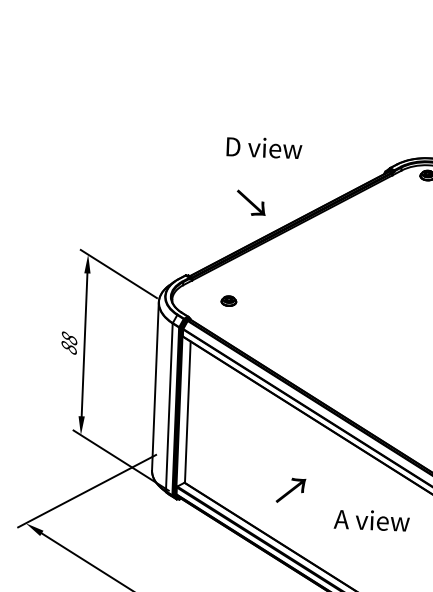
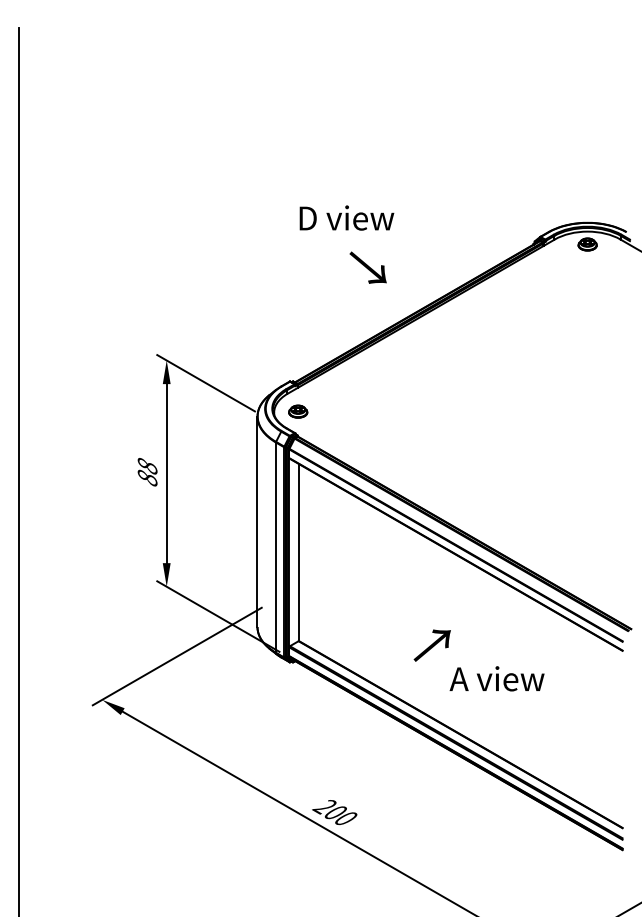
text: (264, 147) -> (346, 217), moved
text: (250, 202) -> (367, 267), moved
part: (229, 301) -> (298, 411), moved
text: (371, 520) -> (496, 678), moved

